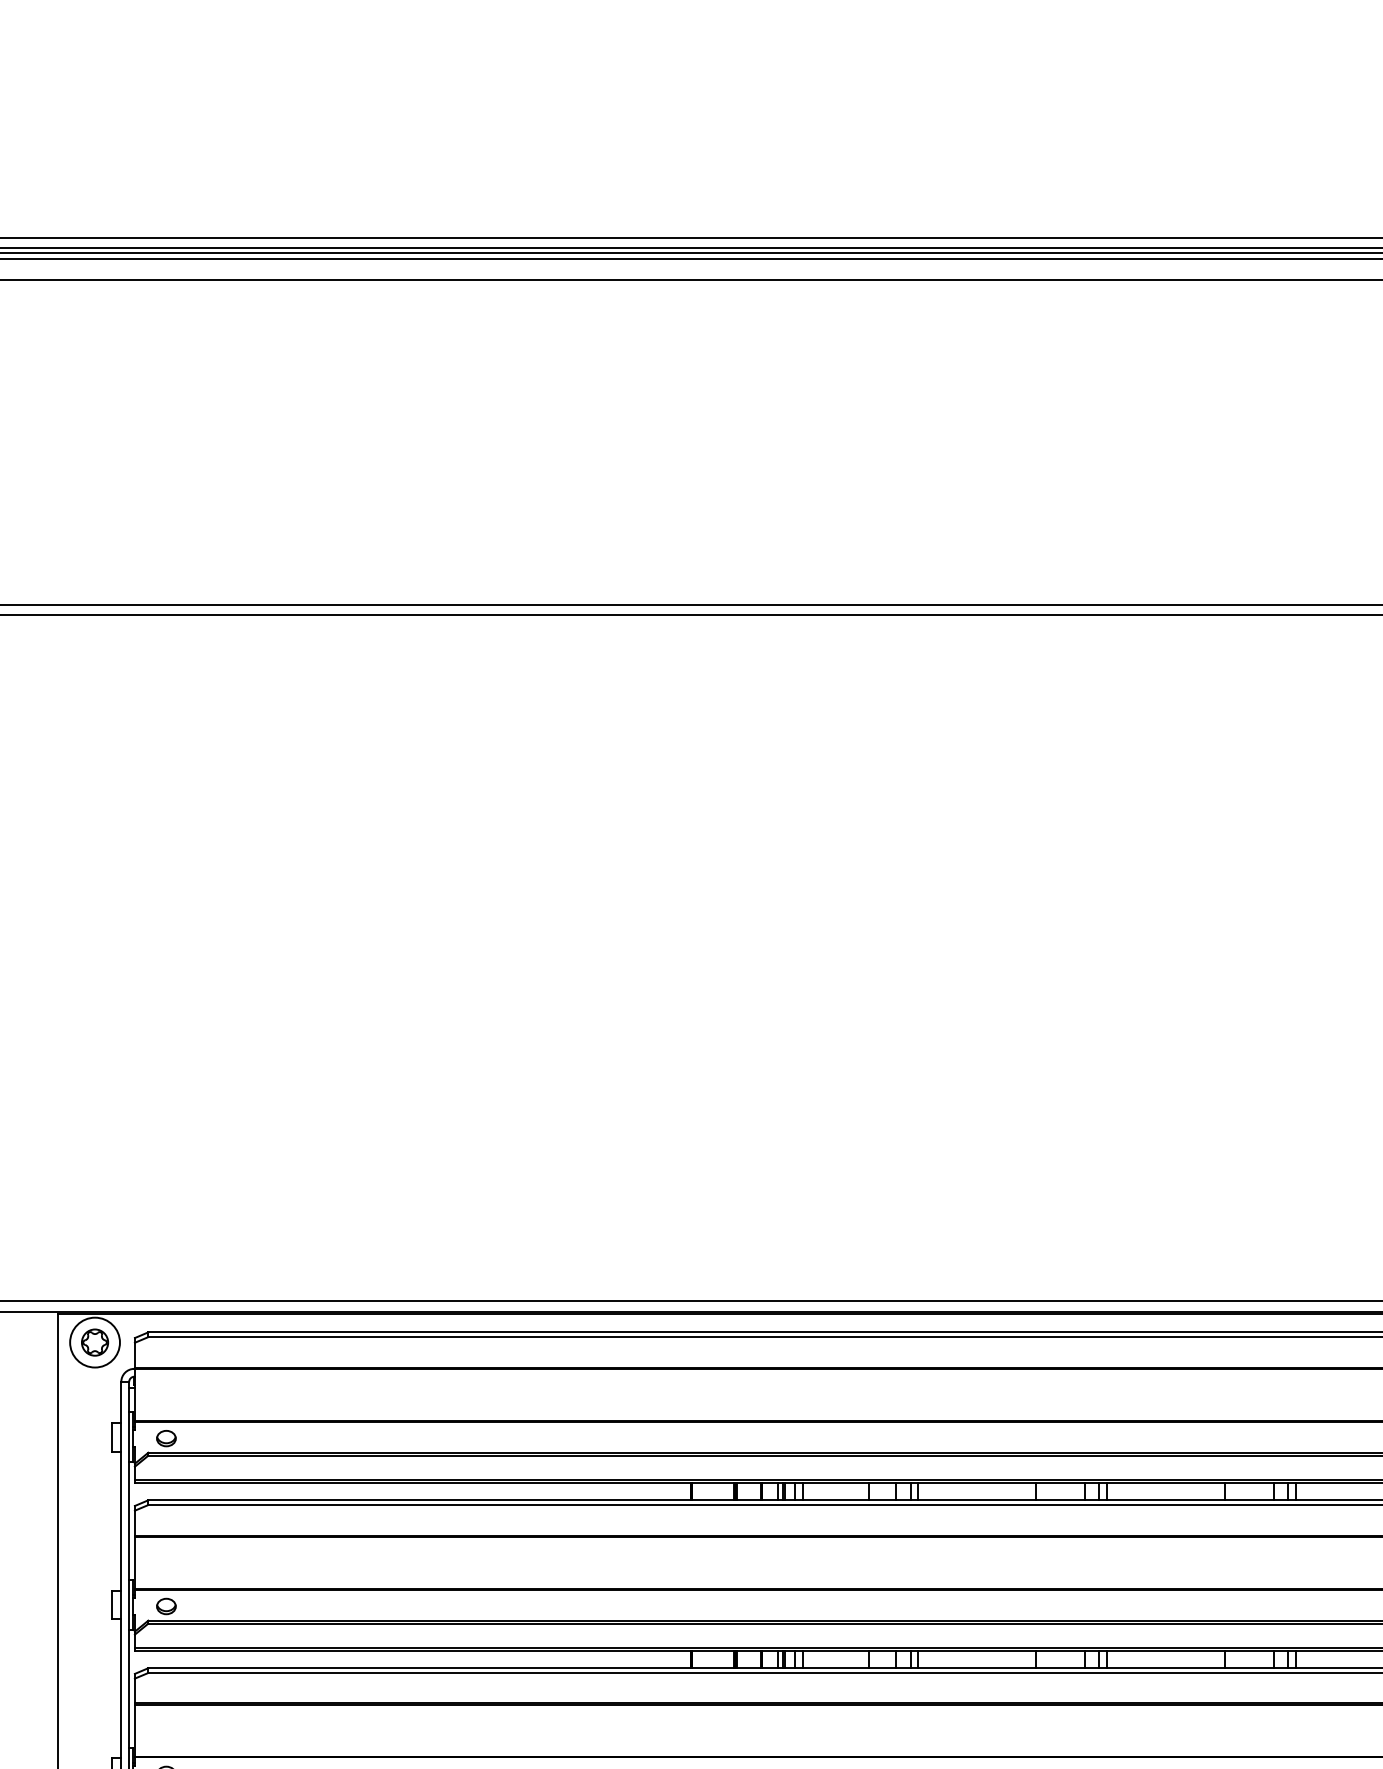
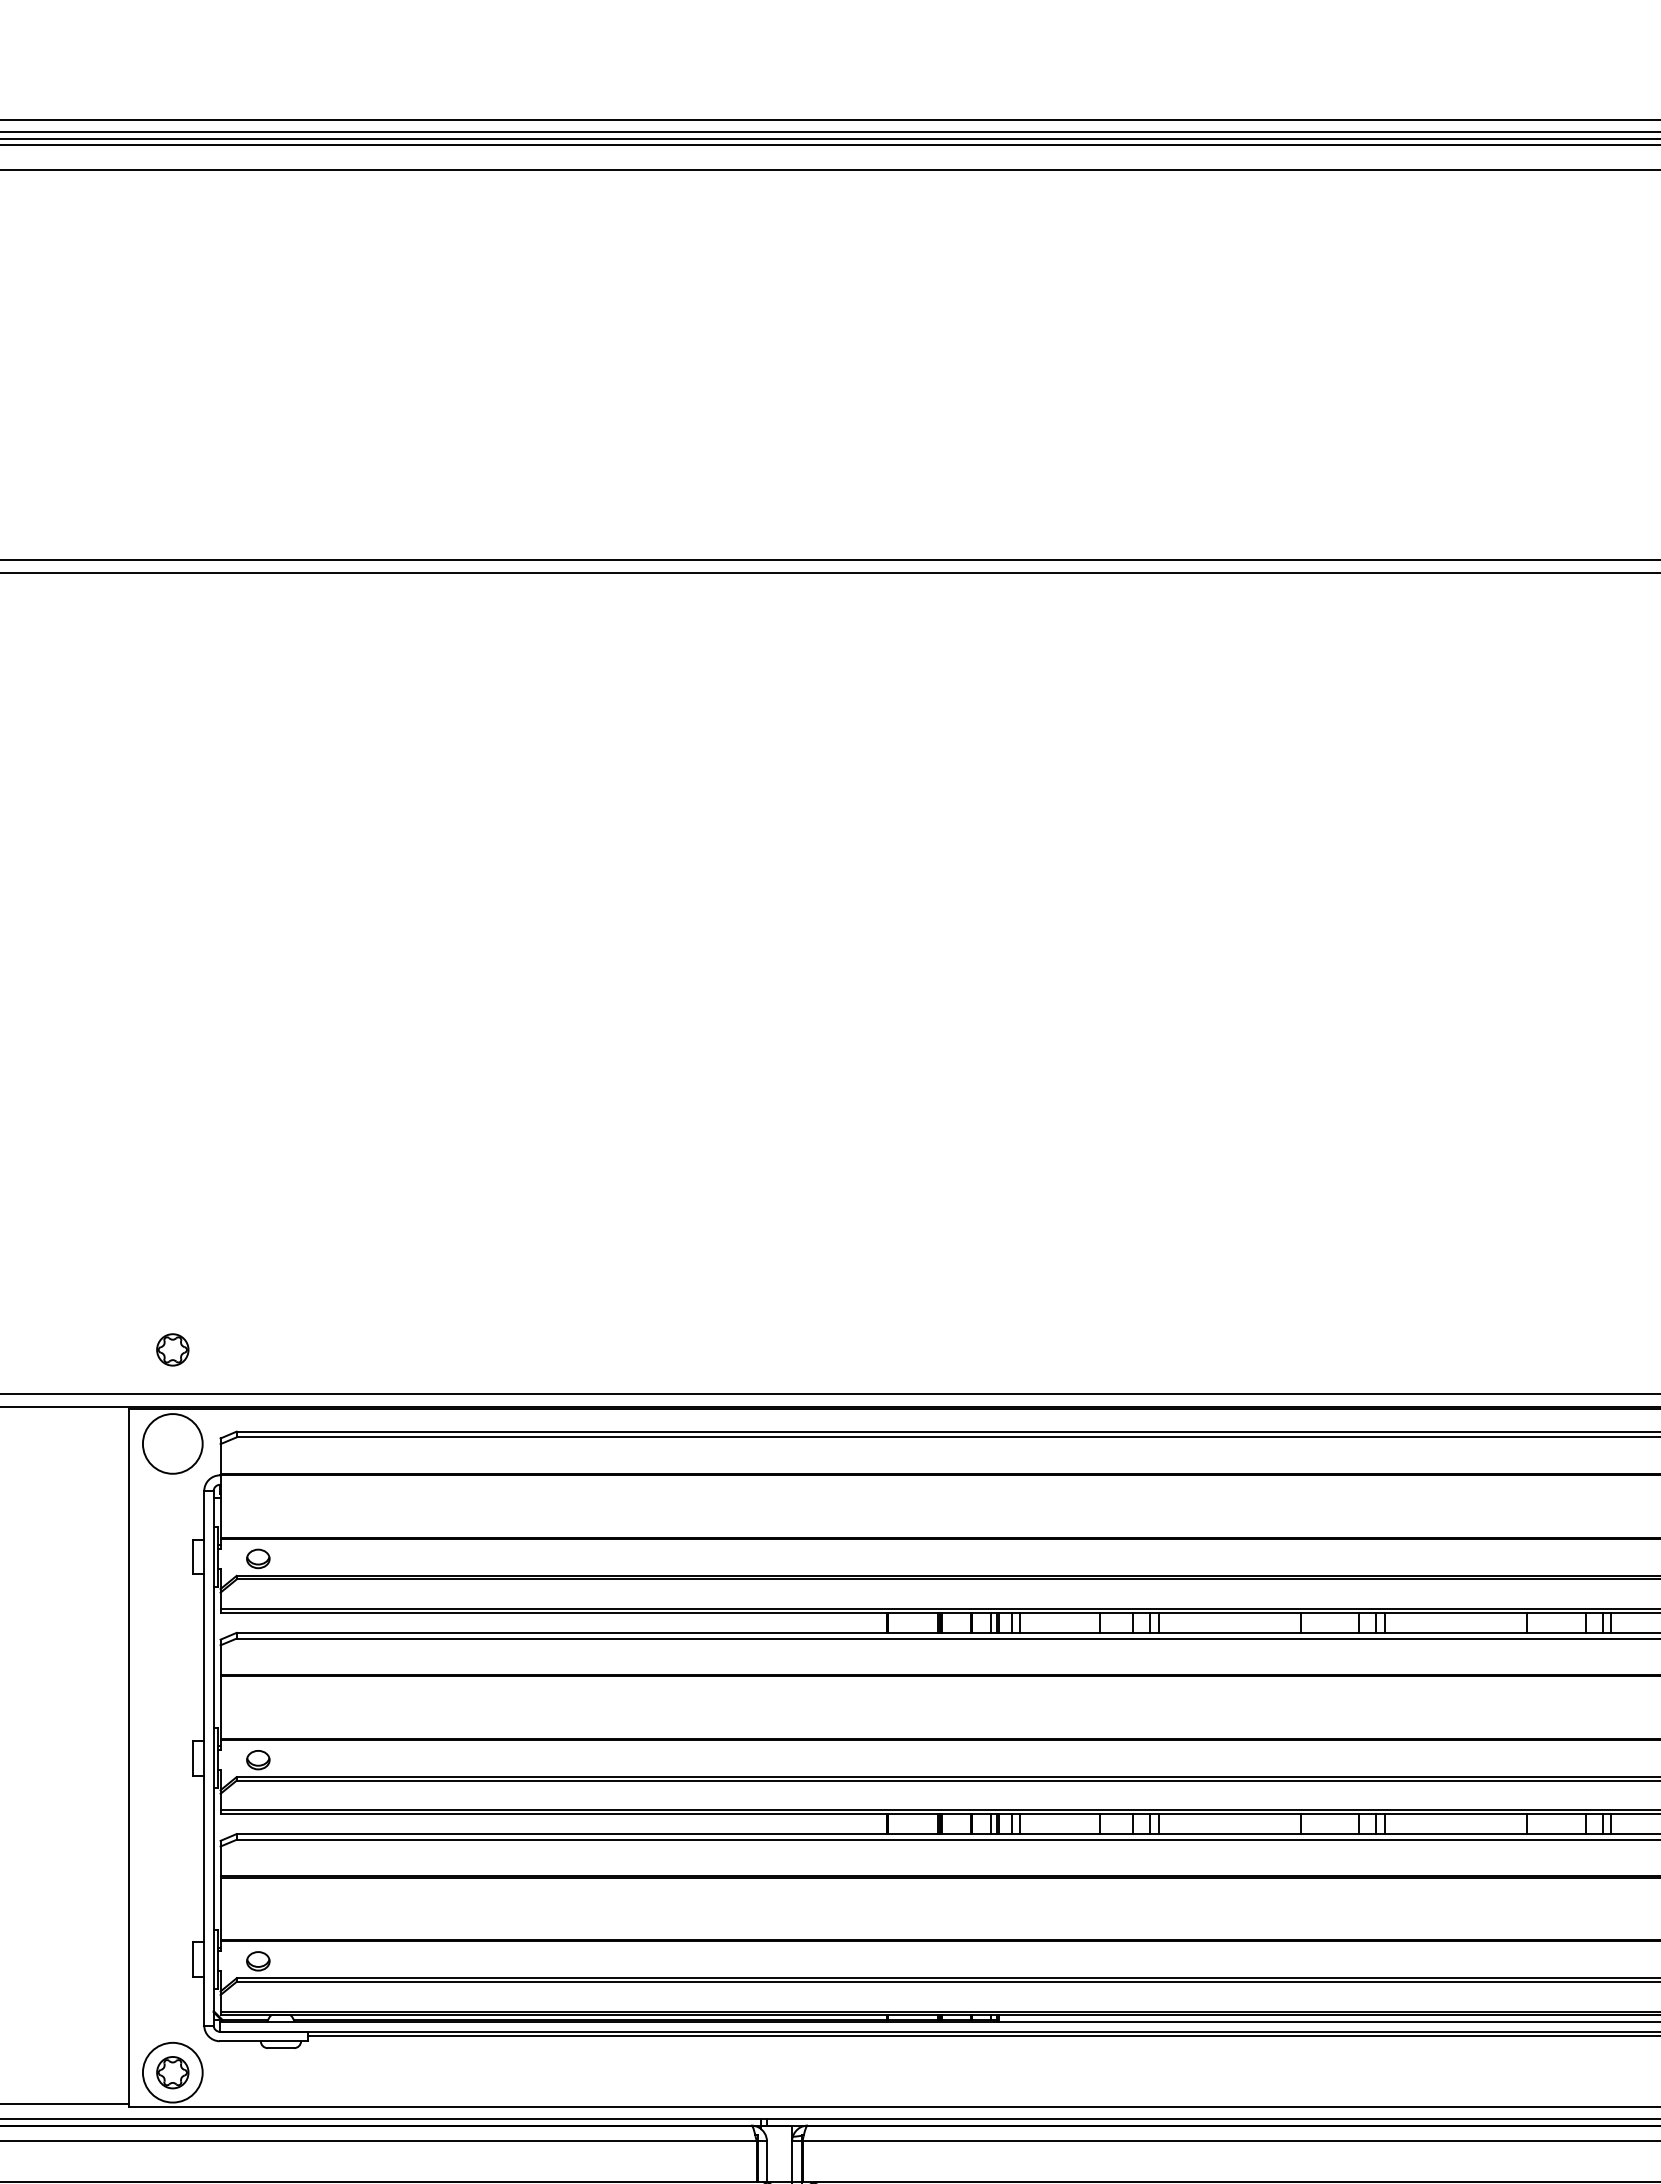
part: (94, 1342) -> (172, 1349), moved

